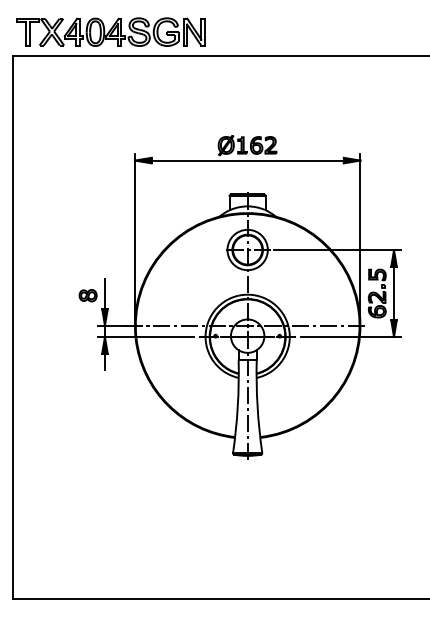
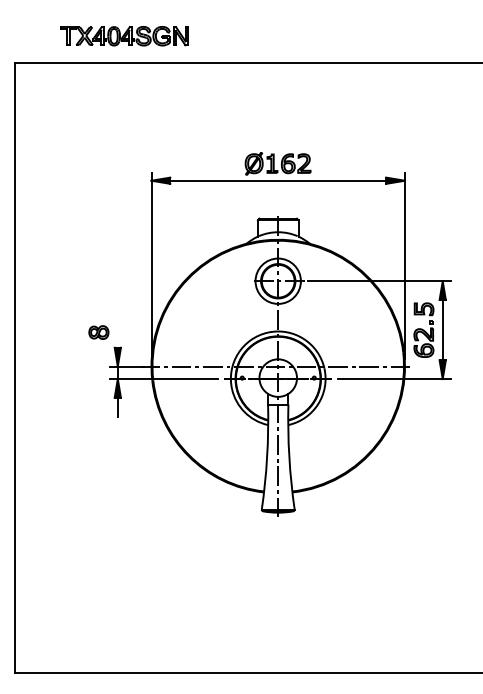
part: (110, 31) -> (124, 35), size x0.6
line: (104, 293) -> (117, 330), removed

